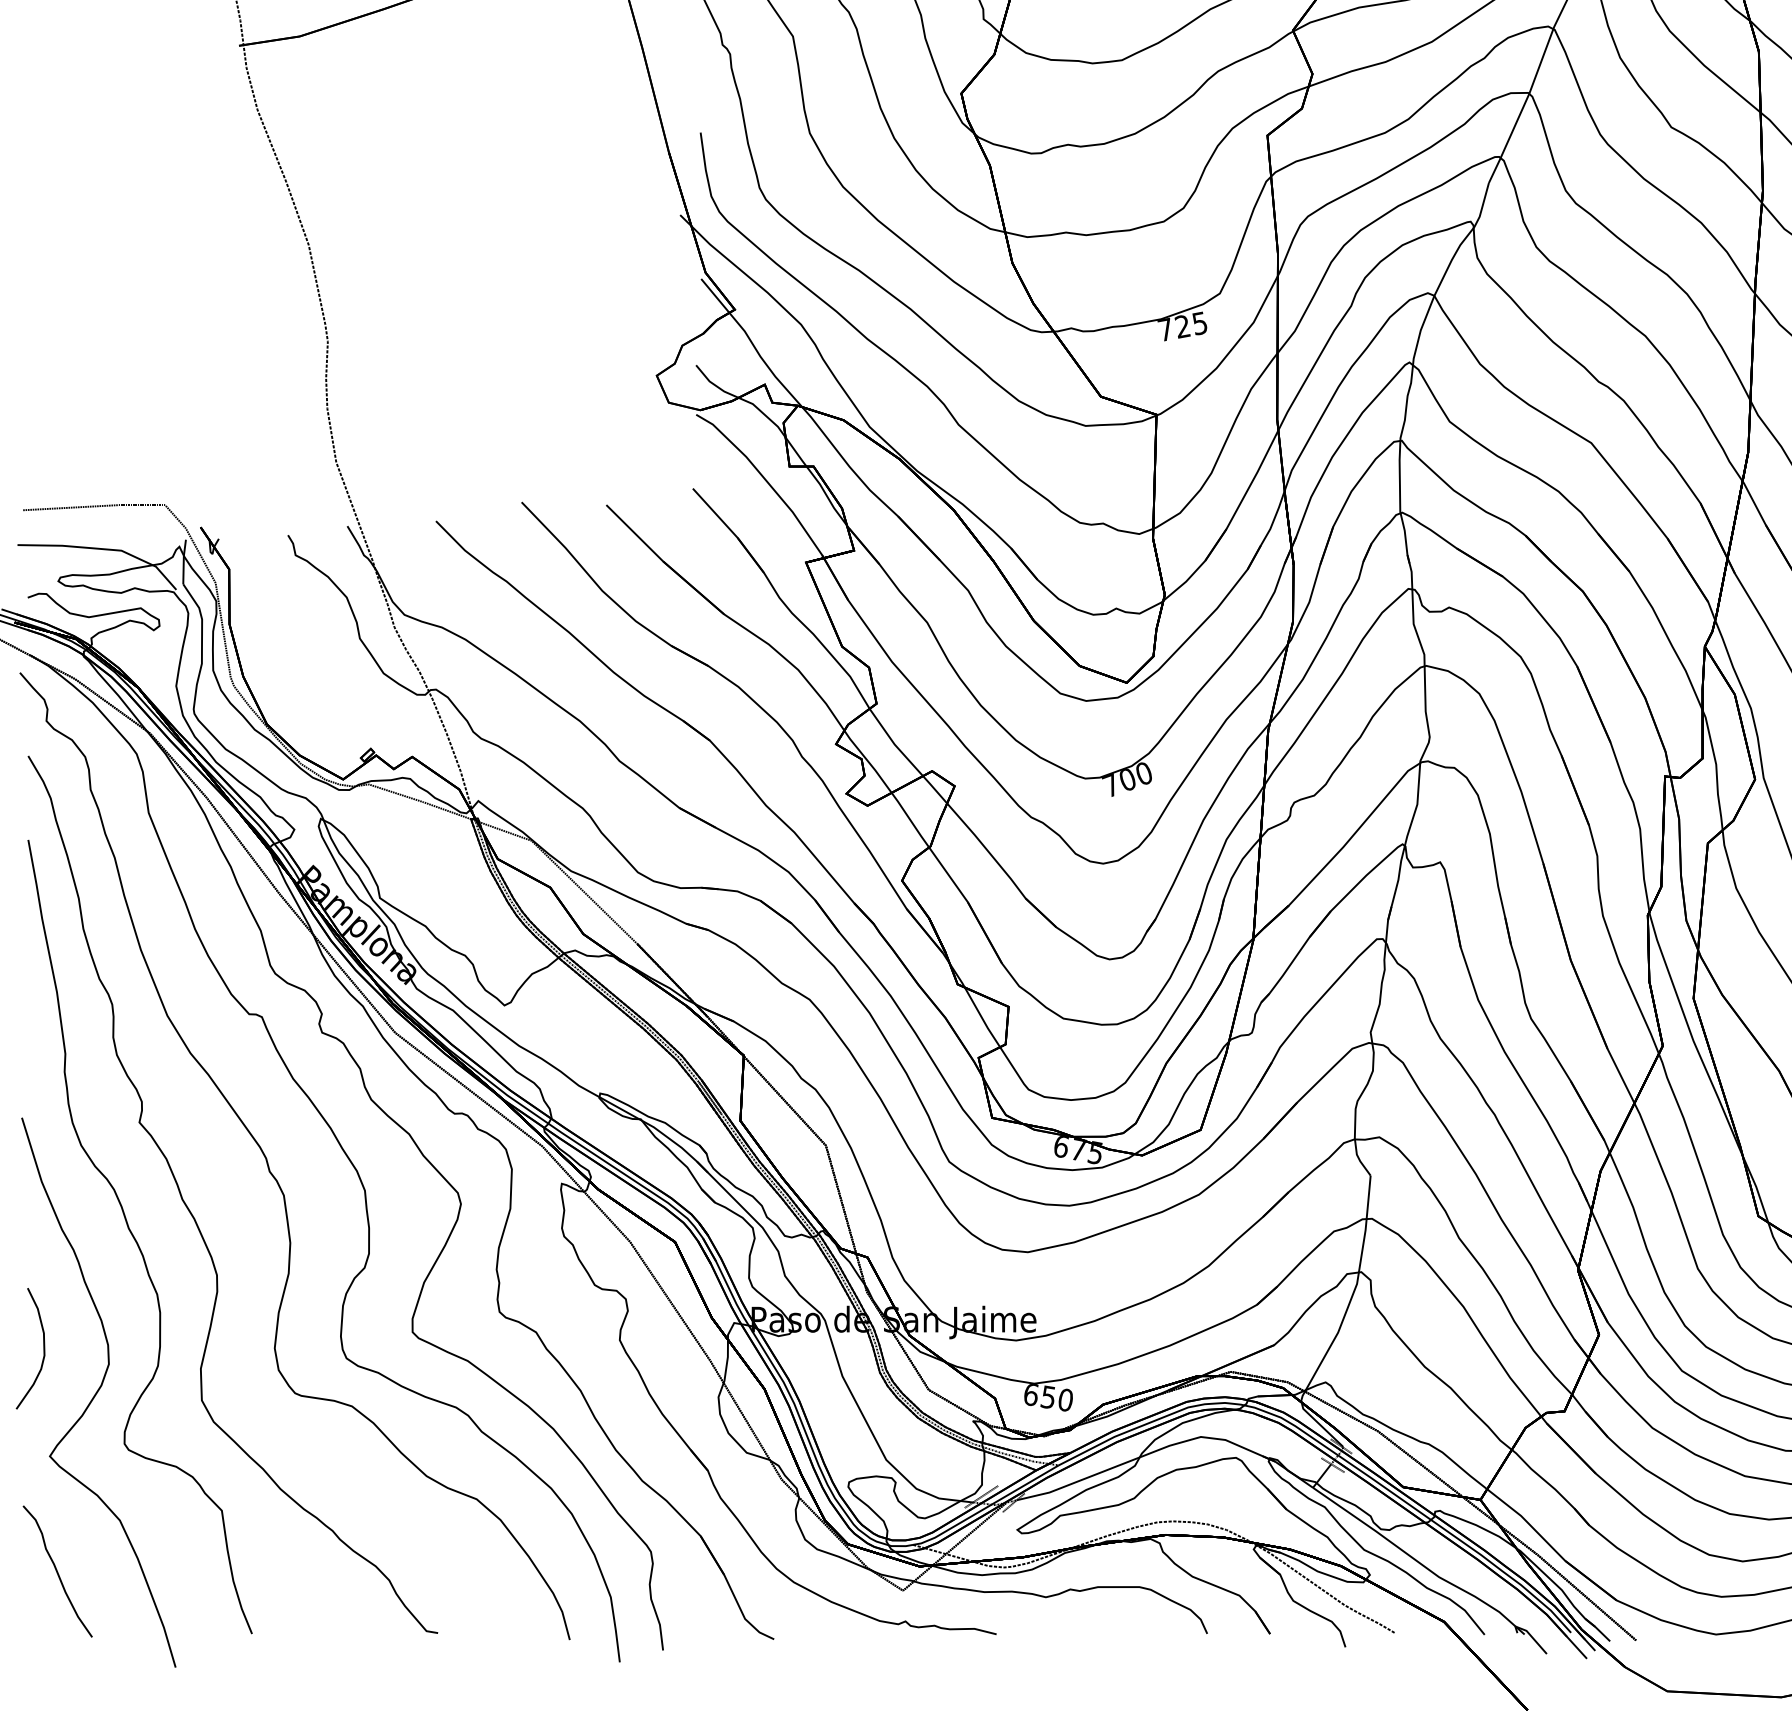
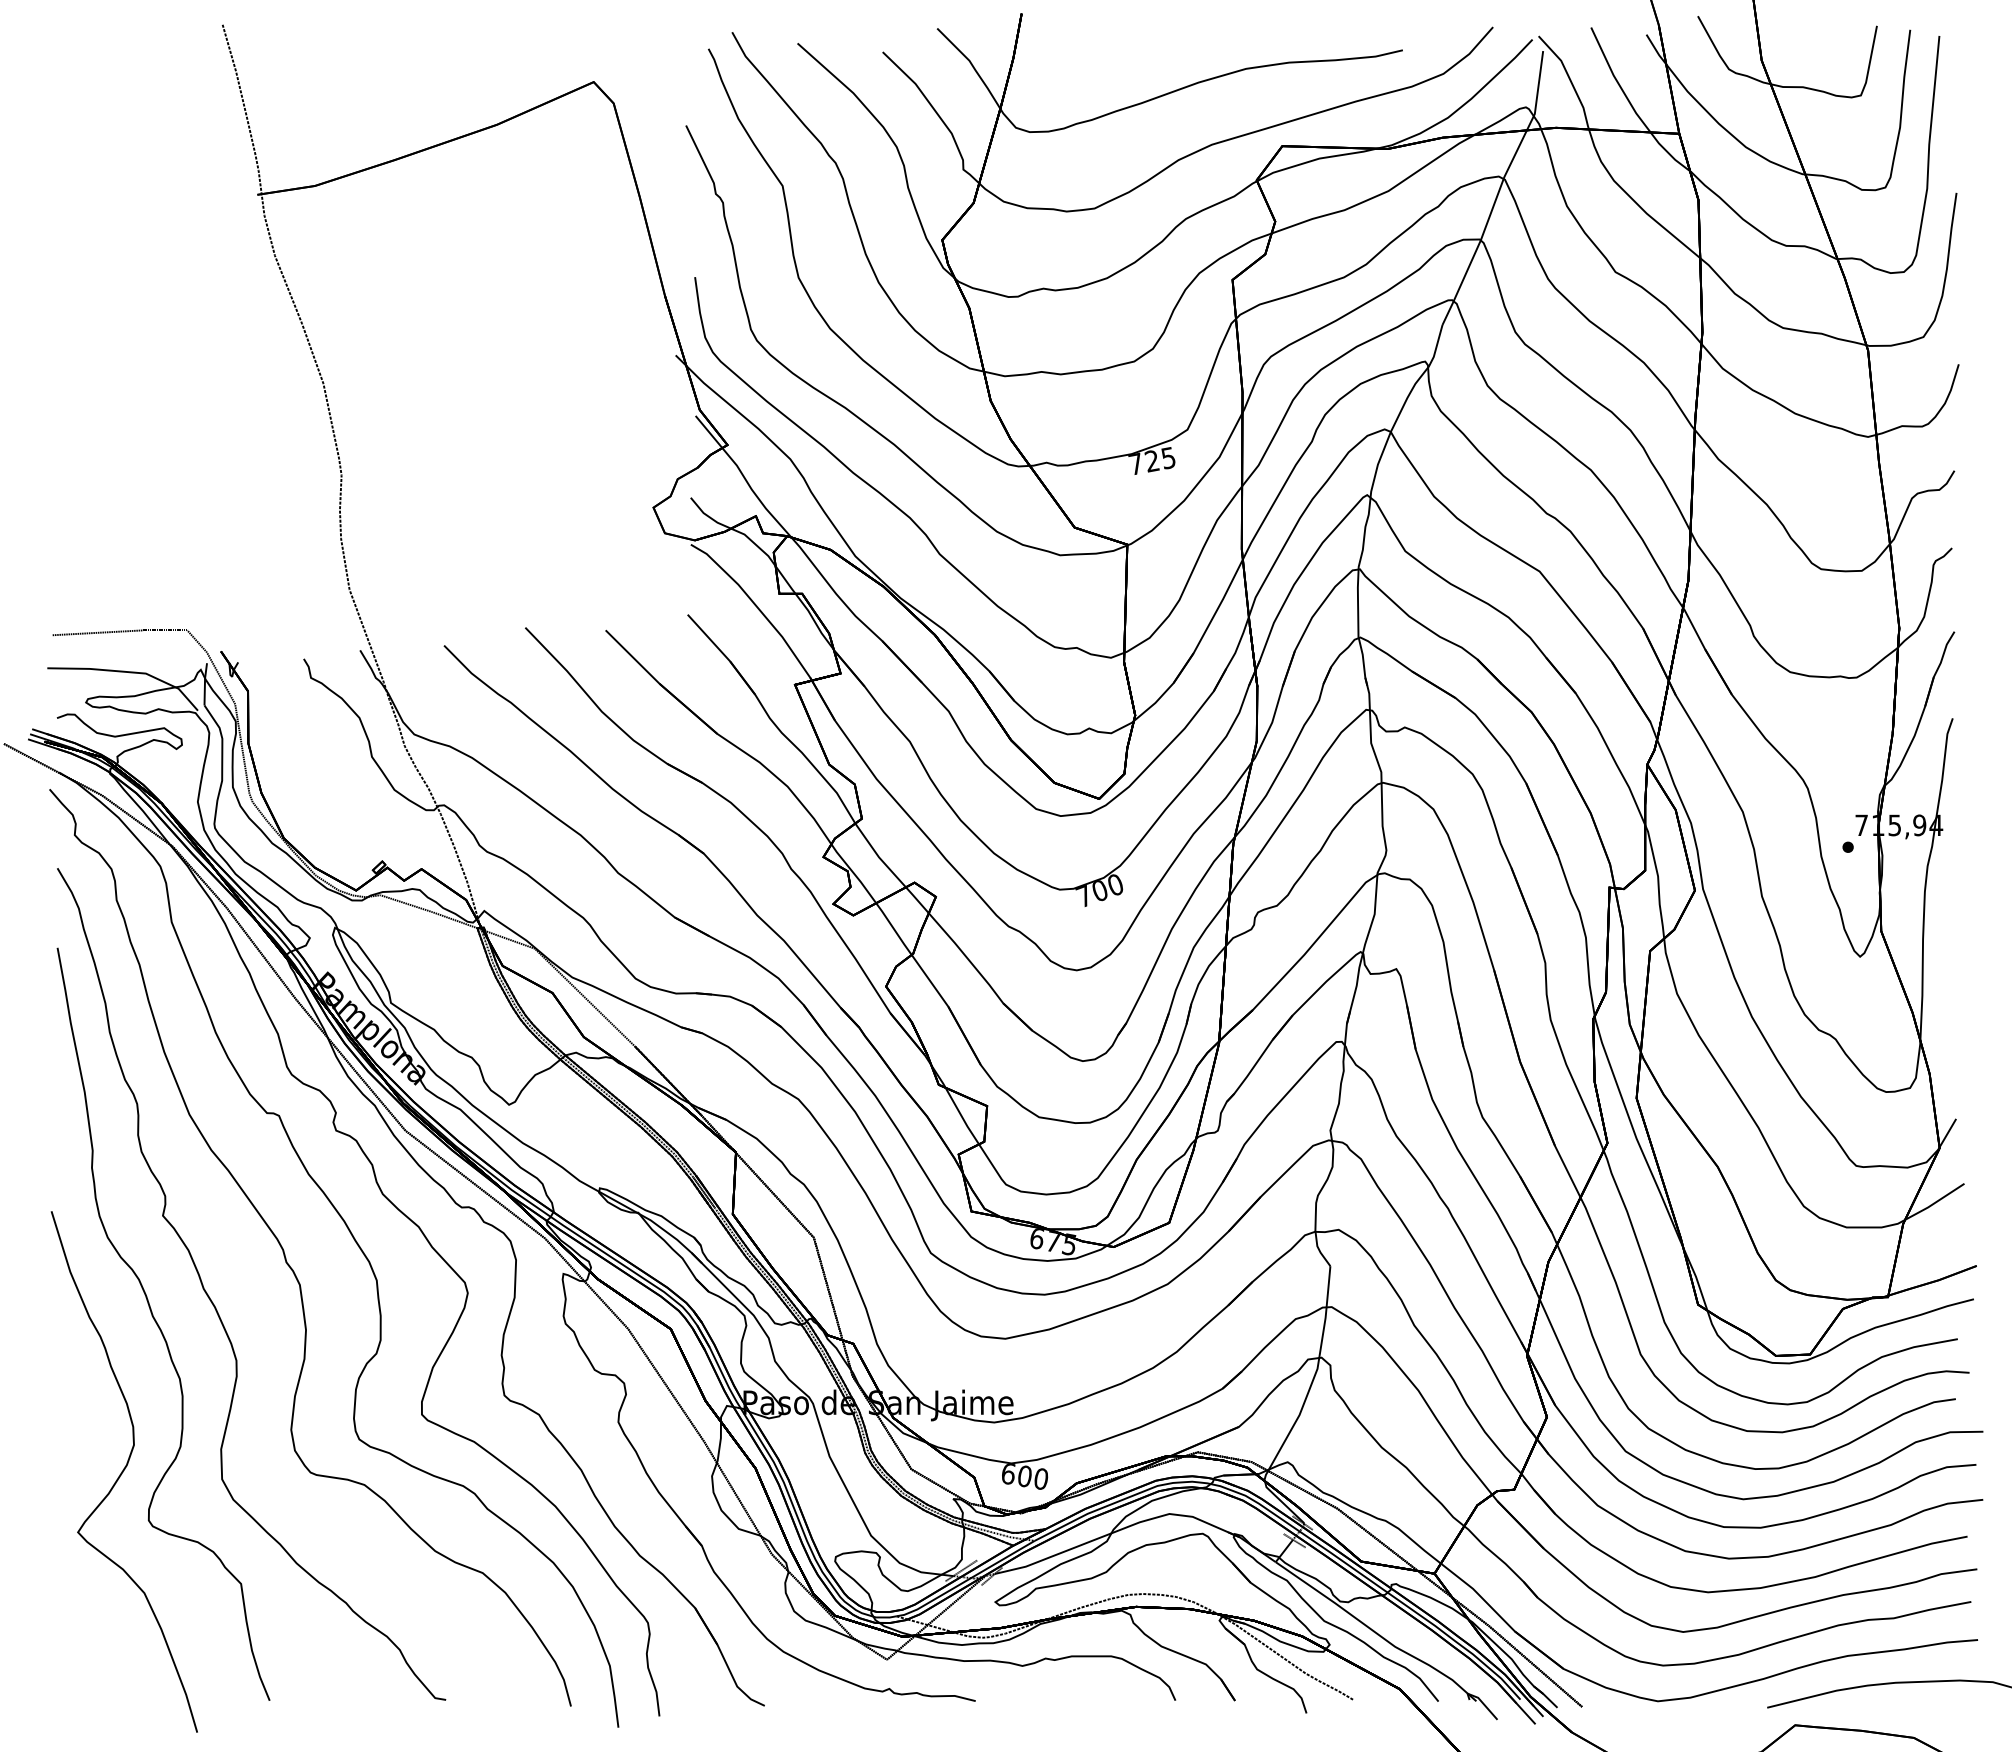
curve: (43, 1347) -> (71, 1429), removed
text: (1048, 1397) -> (1024, 1476), 650 -> 600
curve: (57, 1571) -> (85, 1641), removed

